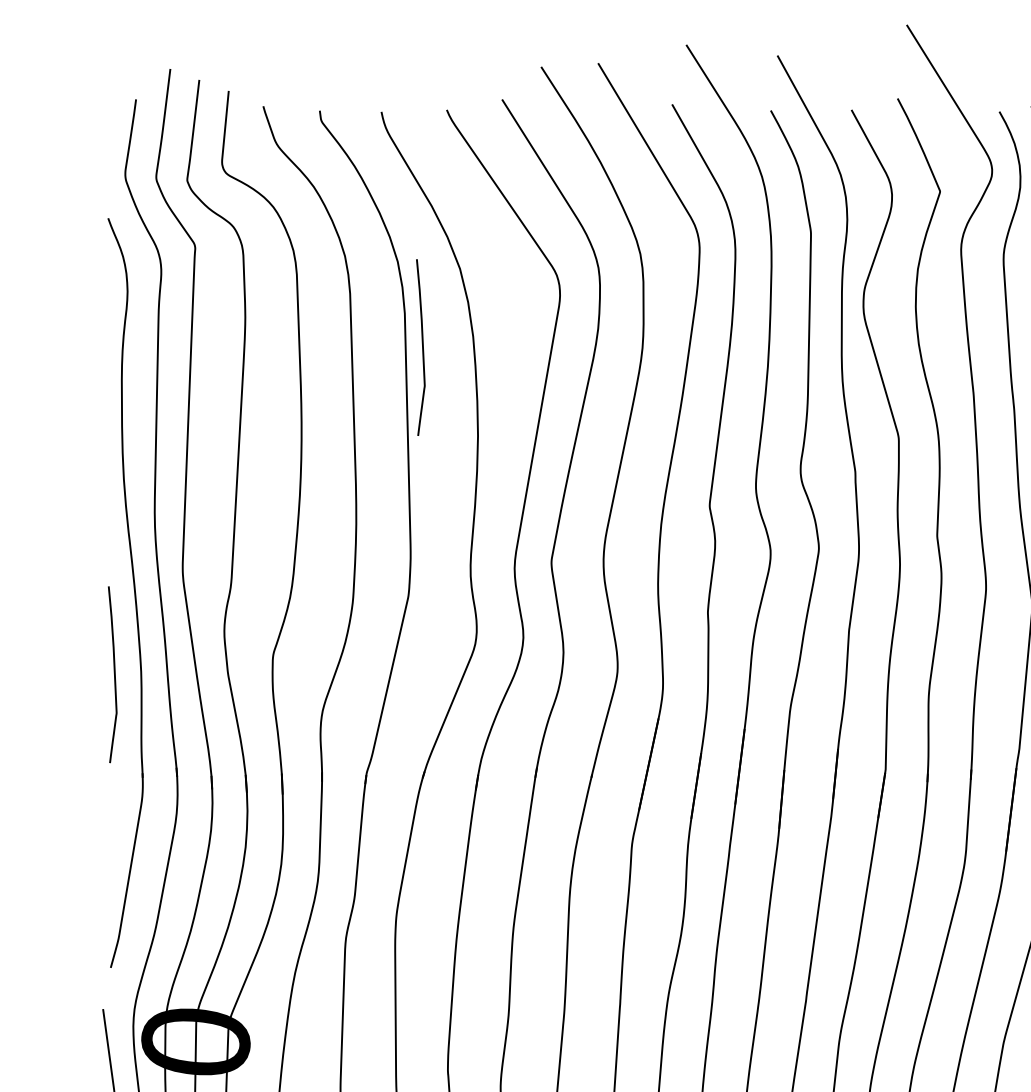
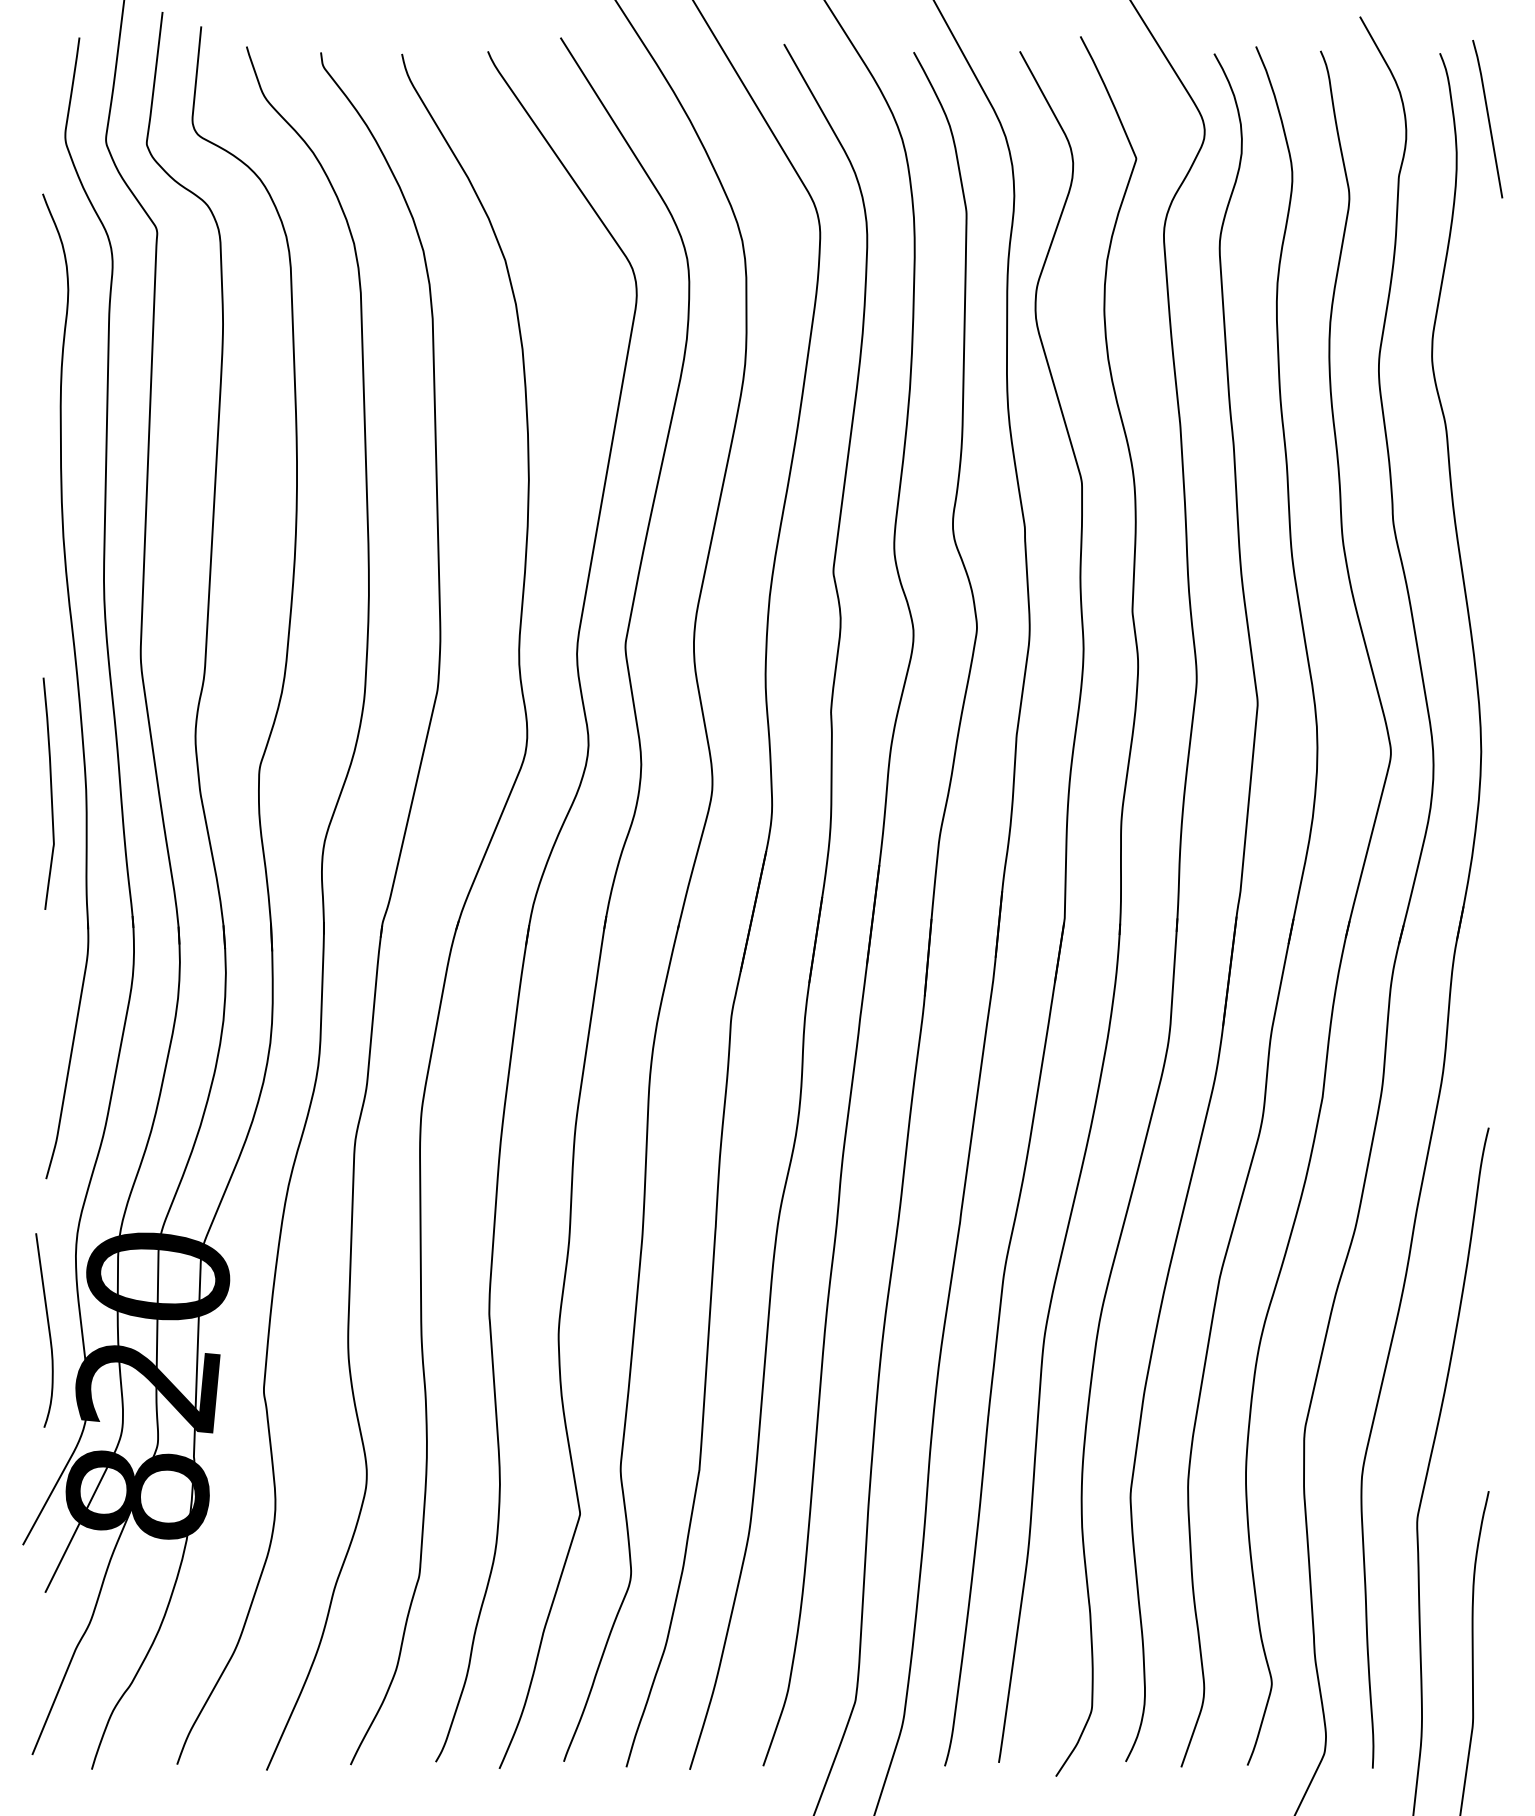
curve: (422, 347) -> (455, 363), removed

